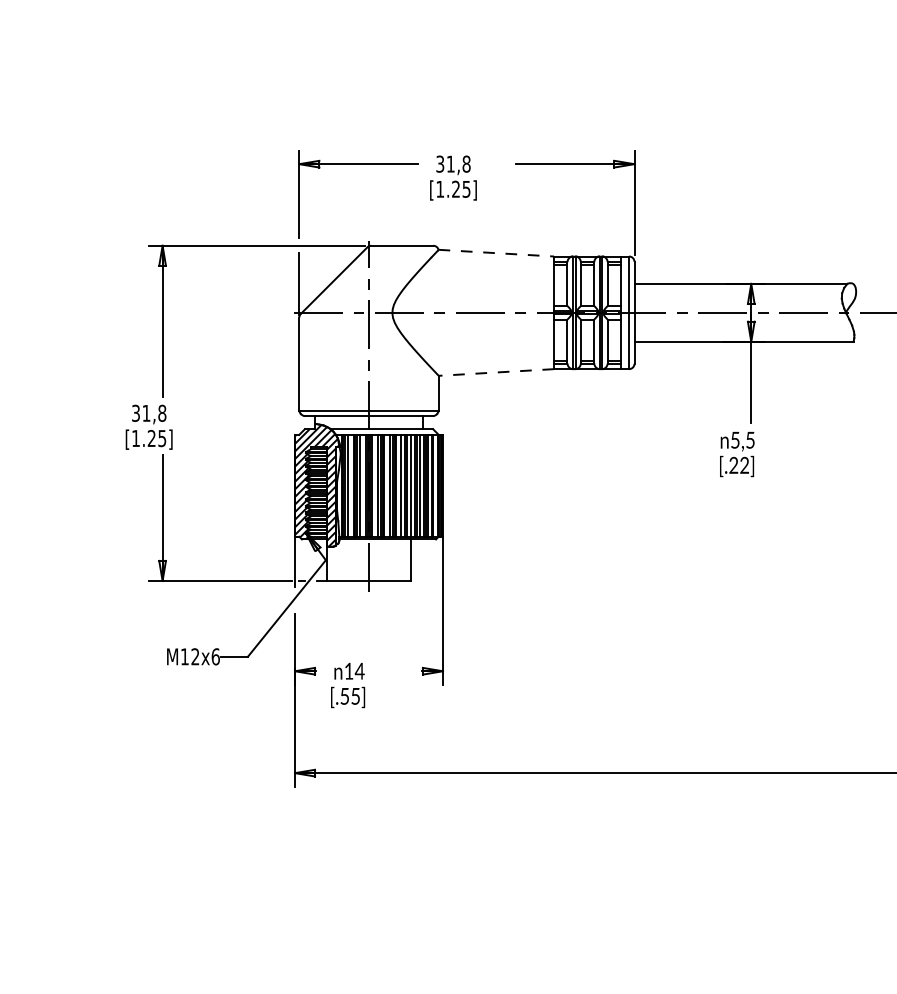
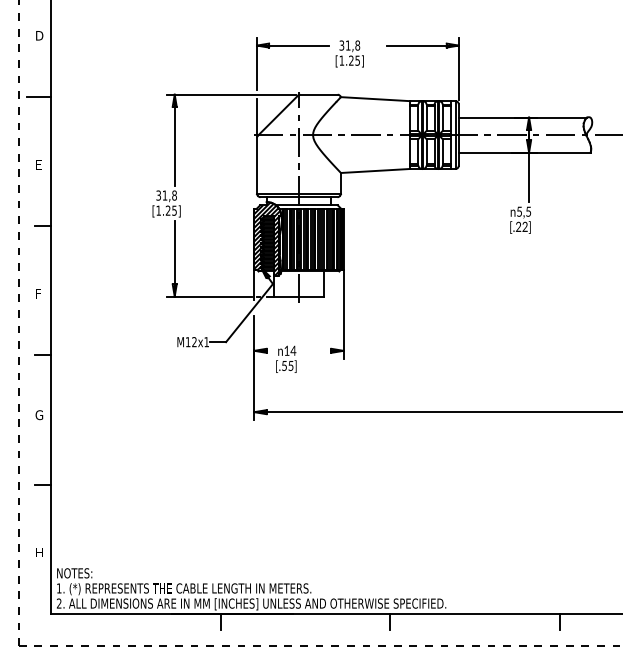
line: (496, 253) -> (375, 99), dashed -> solid
line: (496, 371) -> (375, 170), dashed -> solid
text: (215, 657) -> (206, 342), M12x6 -> M12x1

